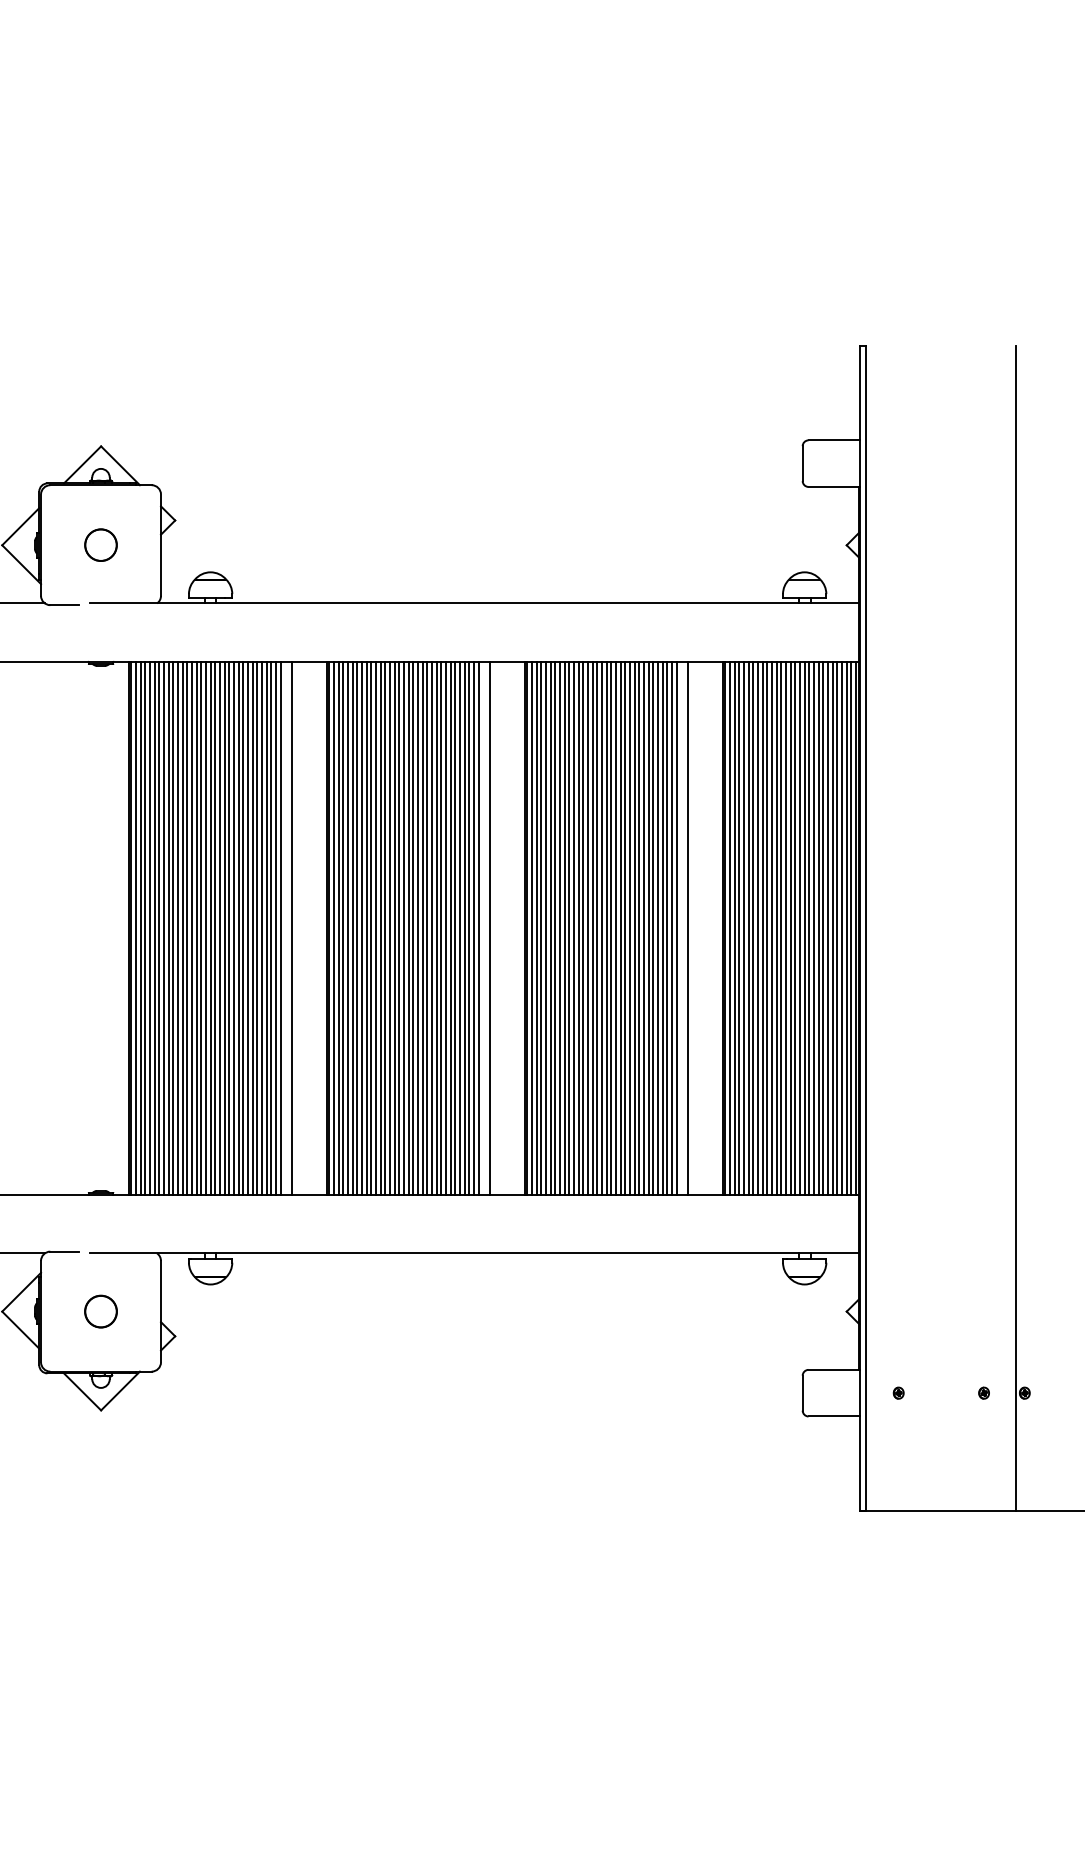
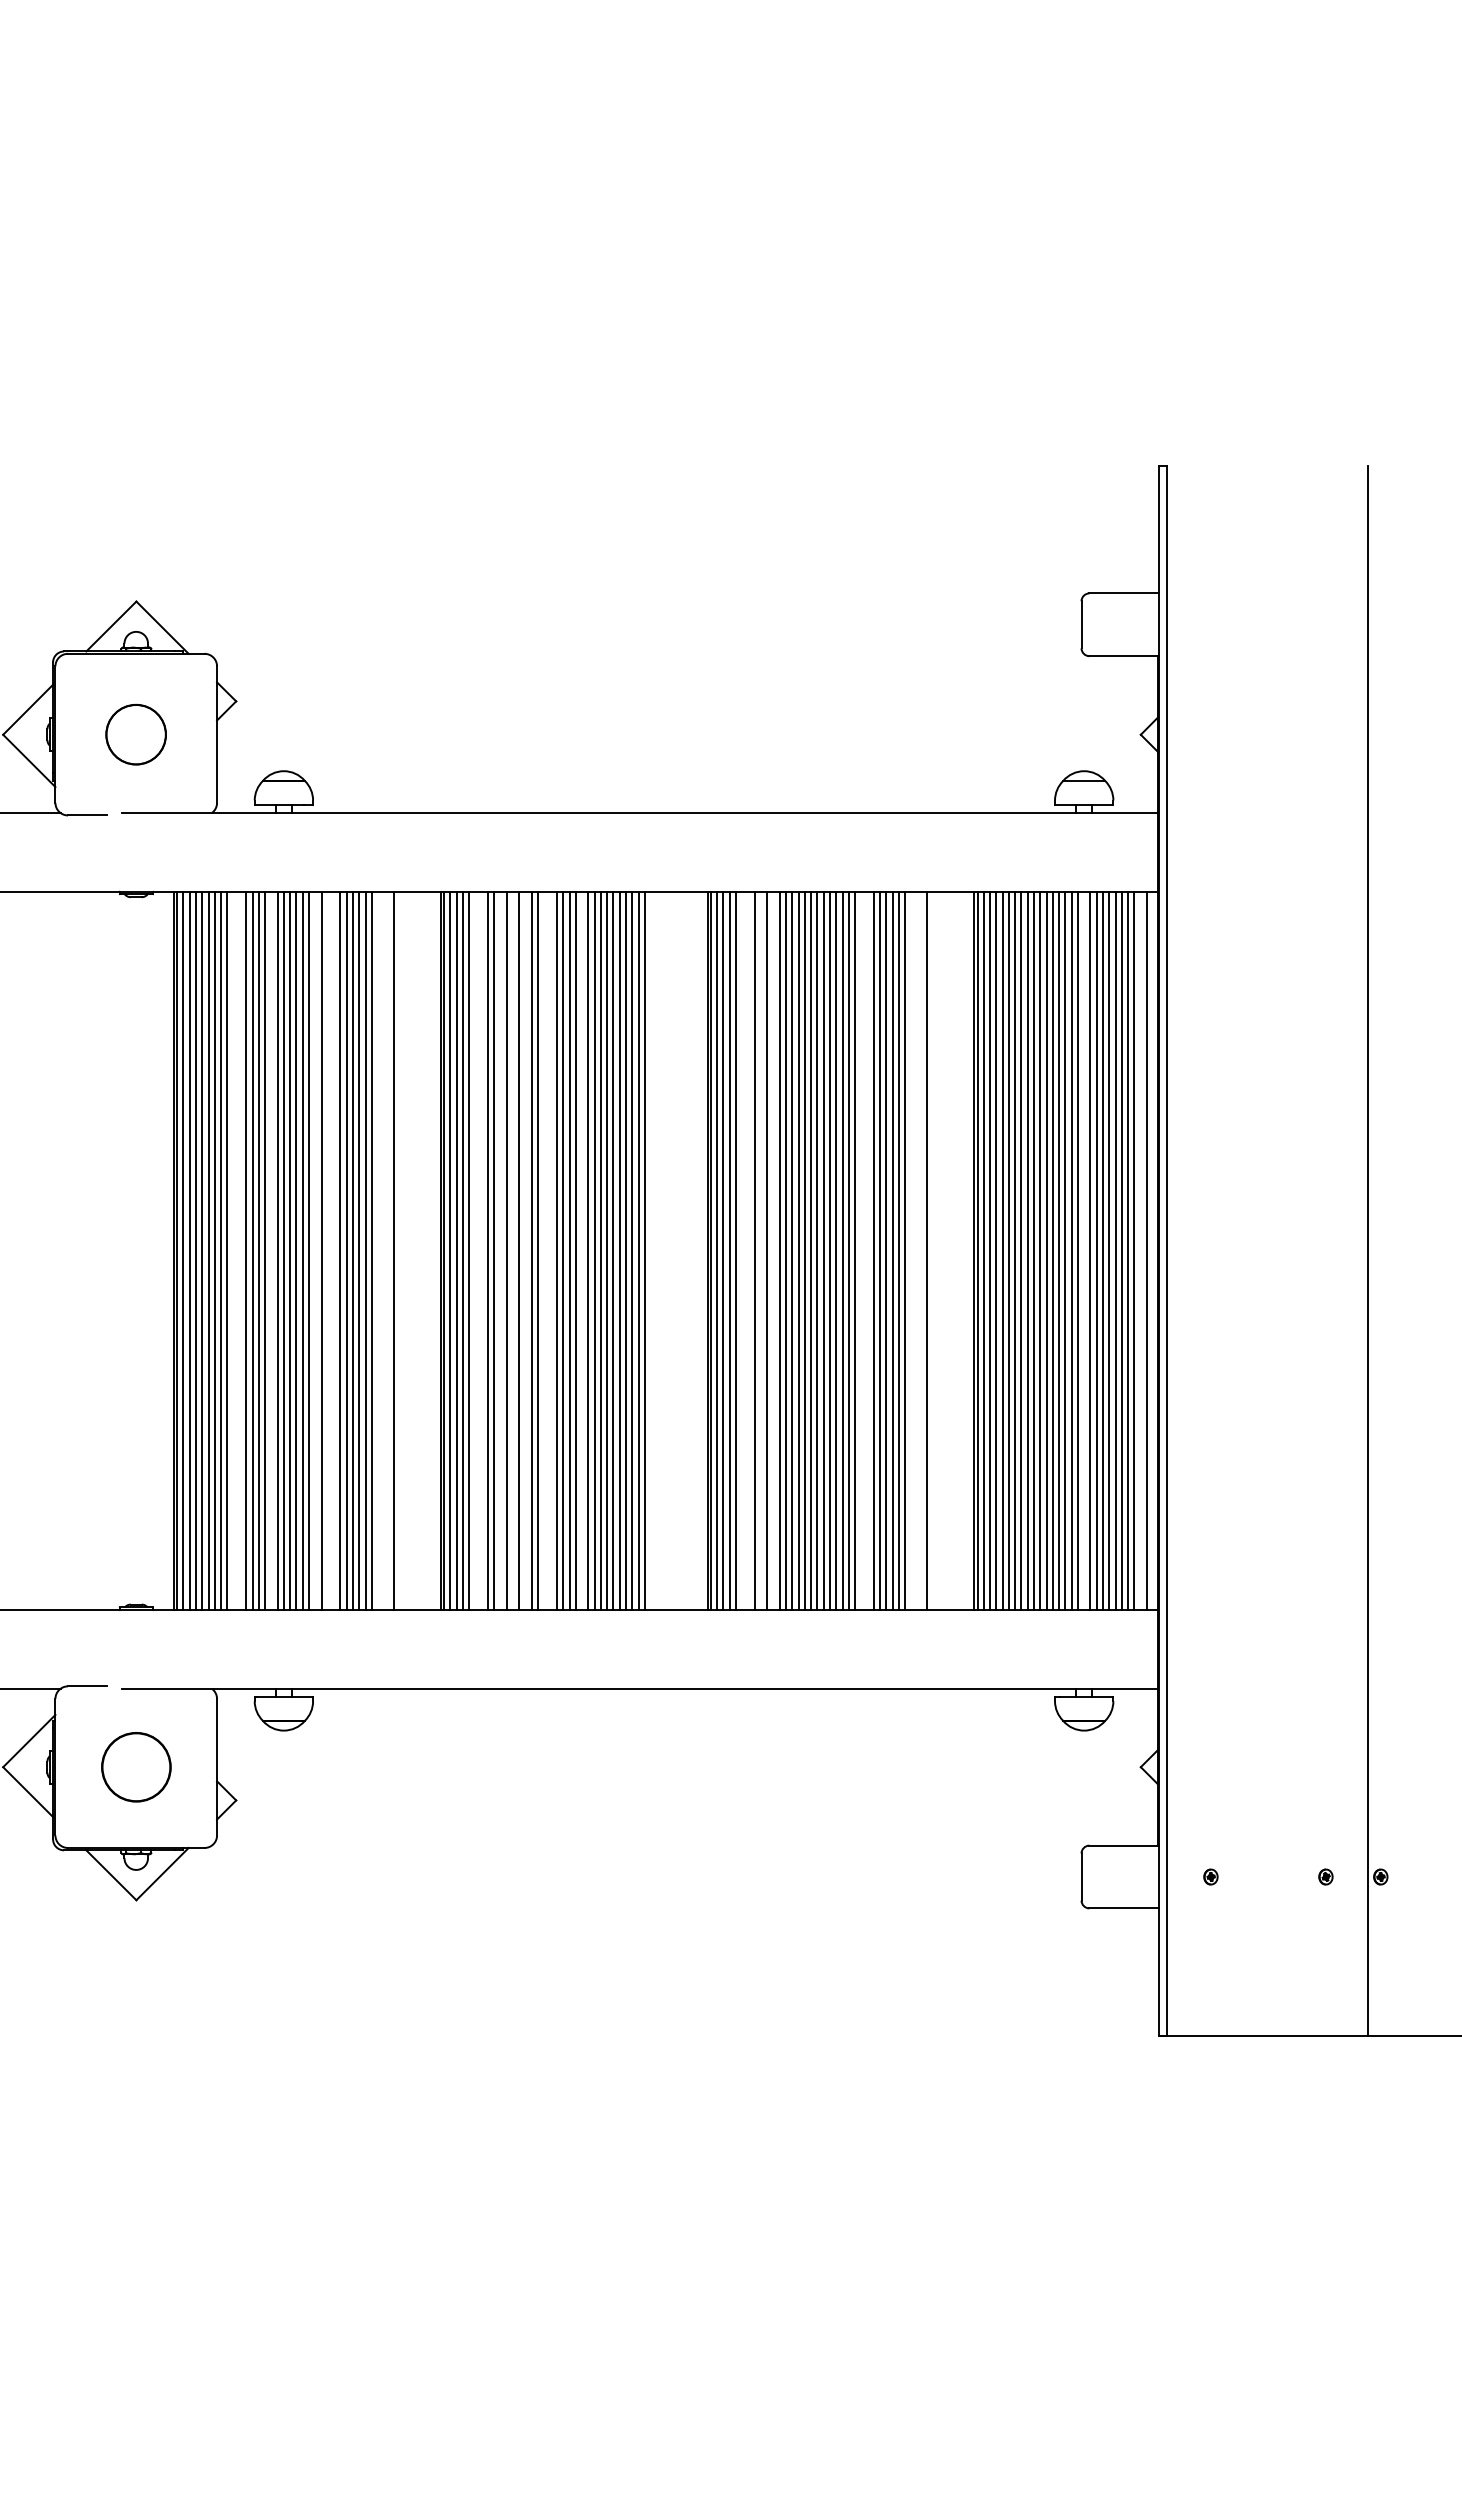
circle: (101, 545) -> (136, 734), size x1.4
line: (173, 928) -> (233, 1250), removed
line: (177, 928) -> (239, 1250), removed
line: (201, 928) -> (271, 1250), removed
line: (234, 928) -> (315, 1250), removed
line: (242, 928) -> (327, 1250), removed
line: (248, 928) -> (334, 1250), removed
line: (280, 928) -> (378, 1250), removed
line: (352, 928) -> (475, 1250), removed
line: (357, 928) -> (481, 1250), removed
line: (371, 928) -> (500, 1250), removed
line: (381, 928) -> (513, 1250), removed
line: (389, 928) -> (525, 1250), removed
line: (404, 928) -> (544, 1250), removed
line: (408, 928) -> (550, 1250), removed
line: (432, 928) -> (582, 1250), removed
line: (490, 928) -> (660, 1250), removed
line: (551, 928) -> (742, 1250), removed
line: (555, 928) -> (748, 1250), removed
line: (564, 928) -> (760, 1250), removed
line: (574, 928) -> (773, 1250), removed
line: (639, 928) -> (861, 1250), removed
line: (643, 928) -> (867, 1250), removed
line: (676, 928) -> (911, 1250), removed
line: (804, 928) -> (1084, 1250), removed
line: (846, 928) -> (1140, 1250), removed
line: (856, 928) -> (1153, 1250), removed
part: (100, 1311) -> (135, 1766), size x1.6

